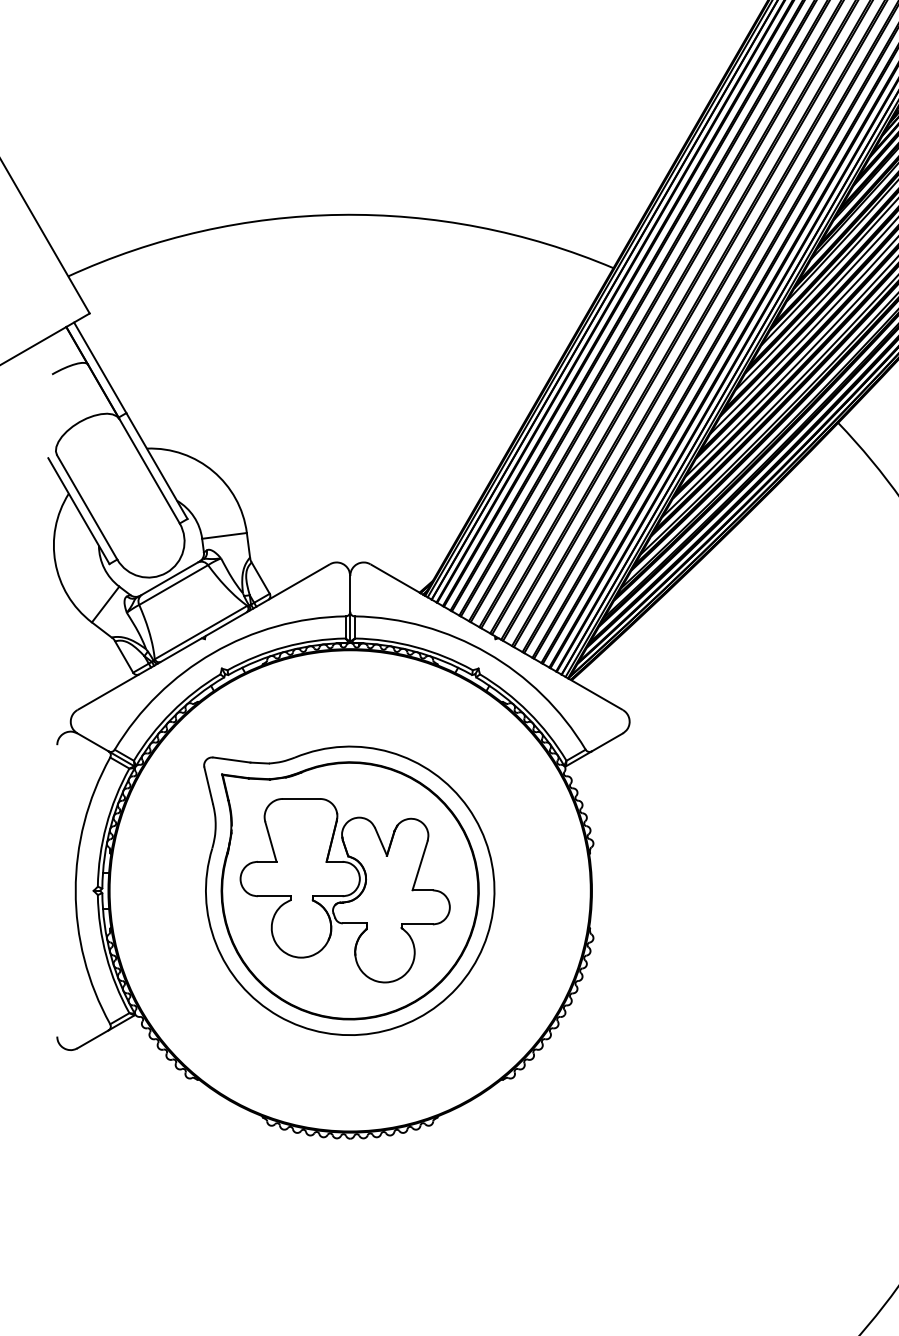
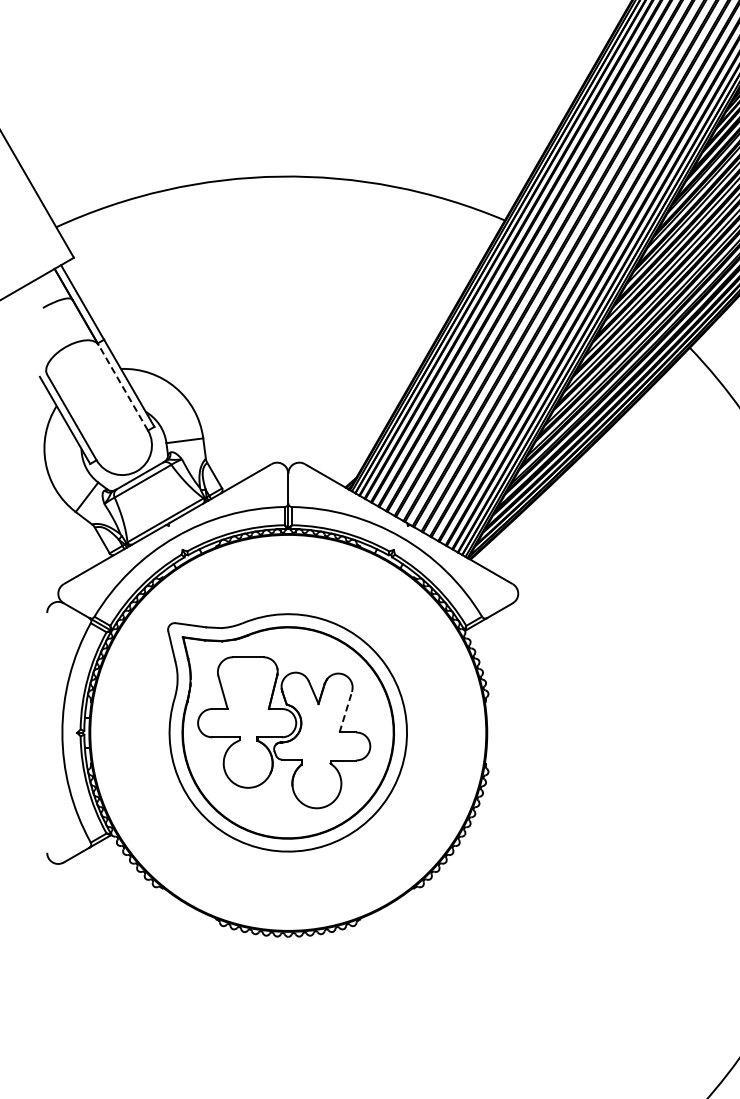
line: (149, 471) -> (123, 387), solid -> dashed
line: (419, 864) -> (345, 711), solid -> dashed

